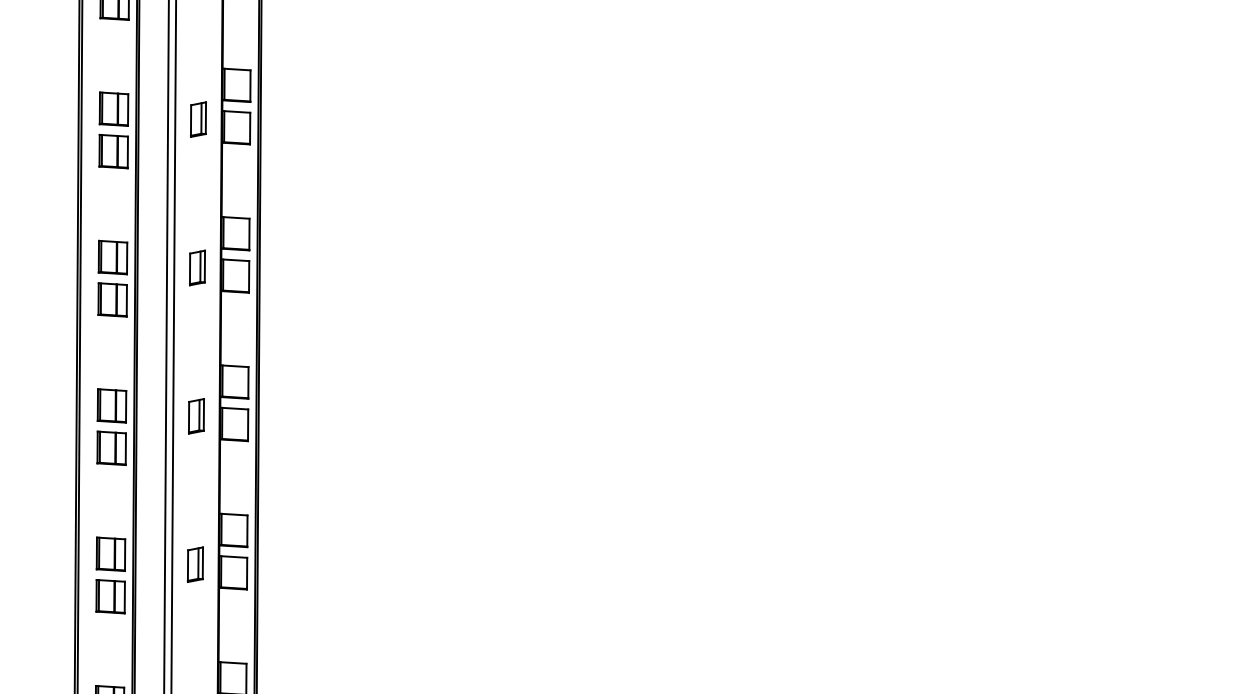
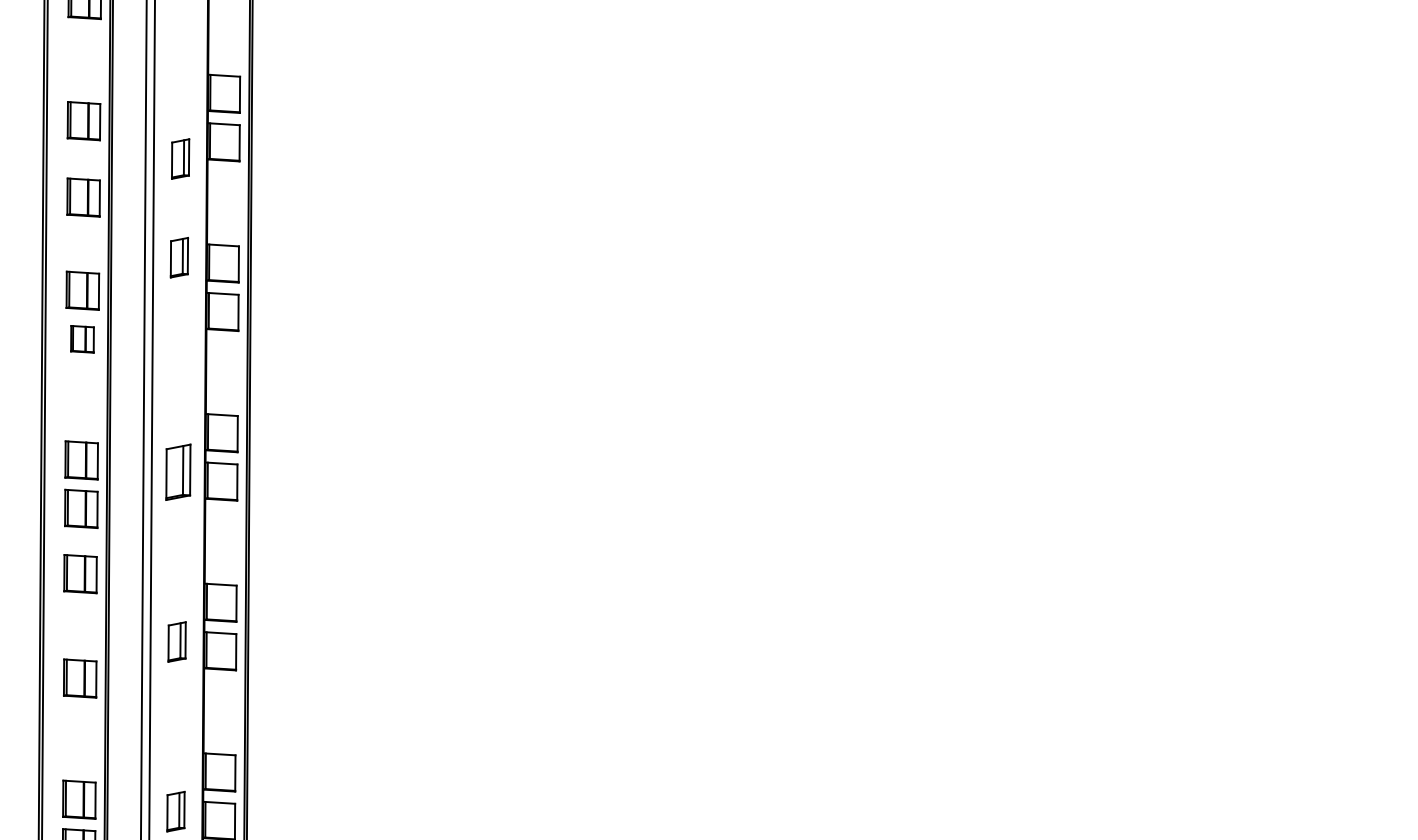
part: (198, 119) -> (180, 158), moved
part: (113, 151) -> (83, 197), moved
part: (197, 267) -> (179, 257), moved
part: (112, 300) -> (82, 339), size x0.7
part: (195, 416) -> (177, 472), size x1.4
part: (110, 554) -> (80, 574), moved

